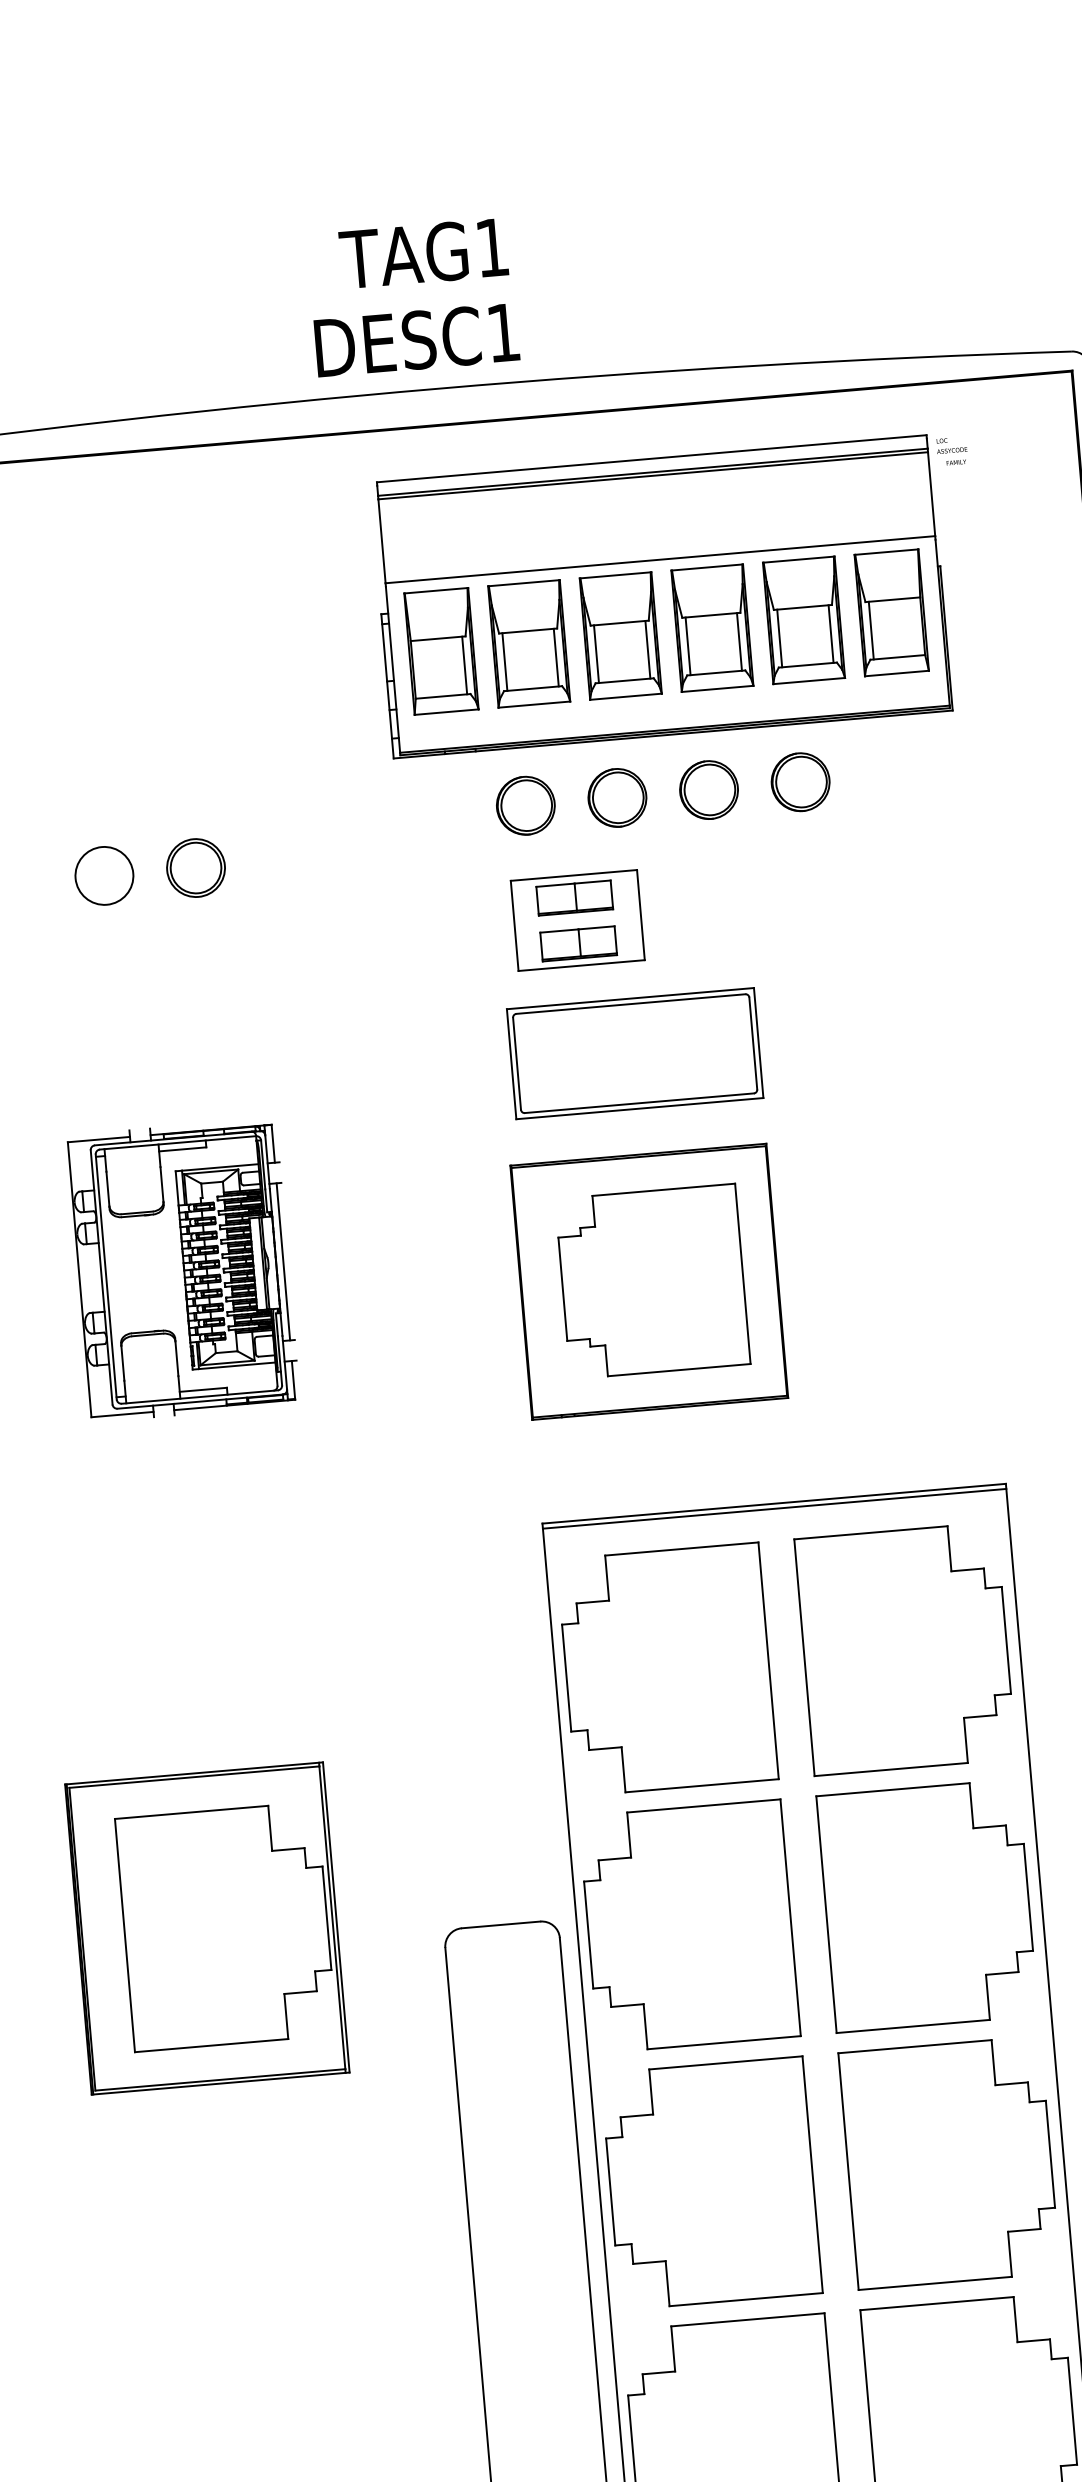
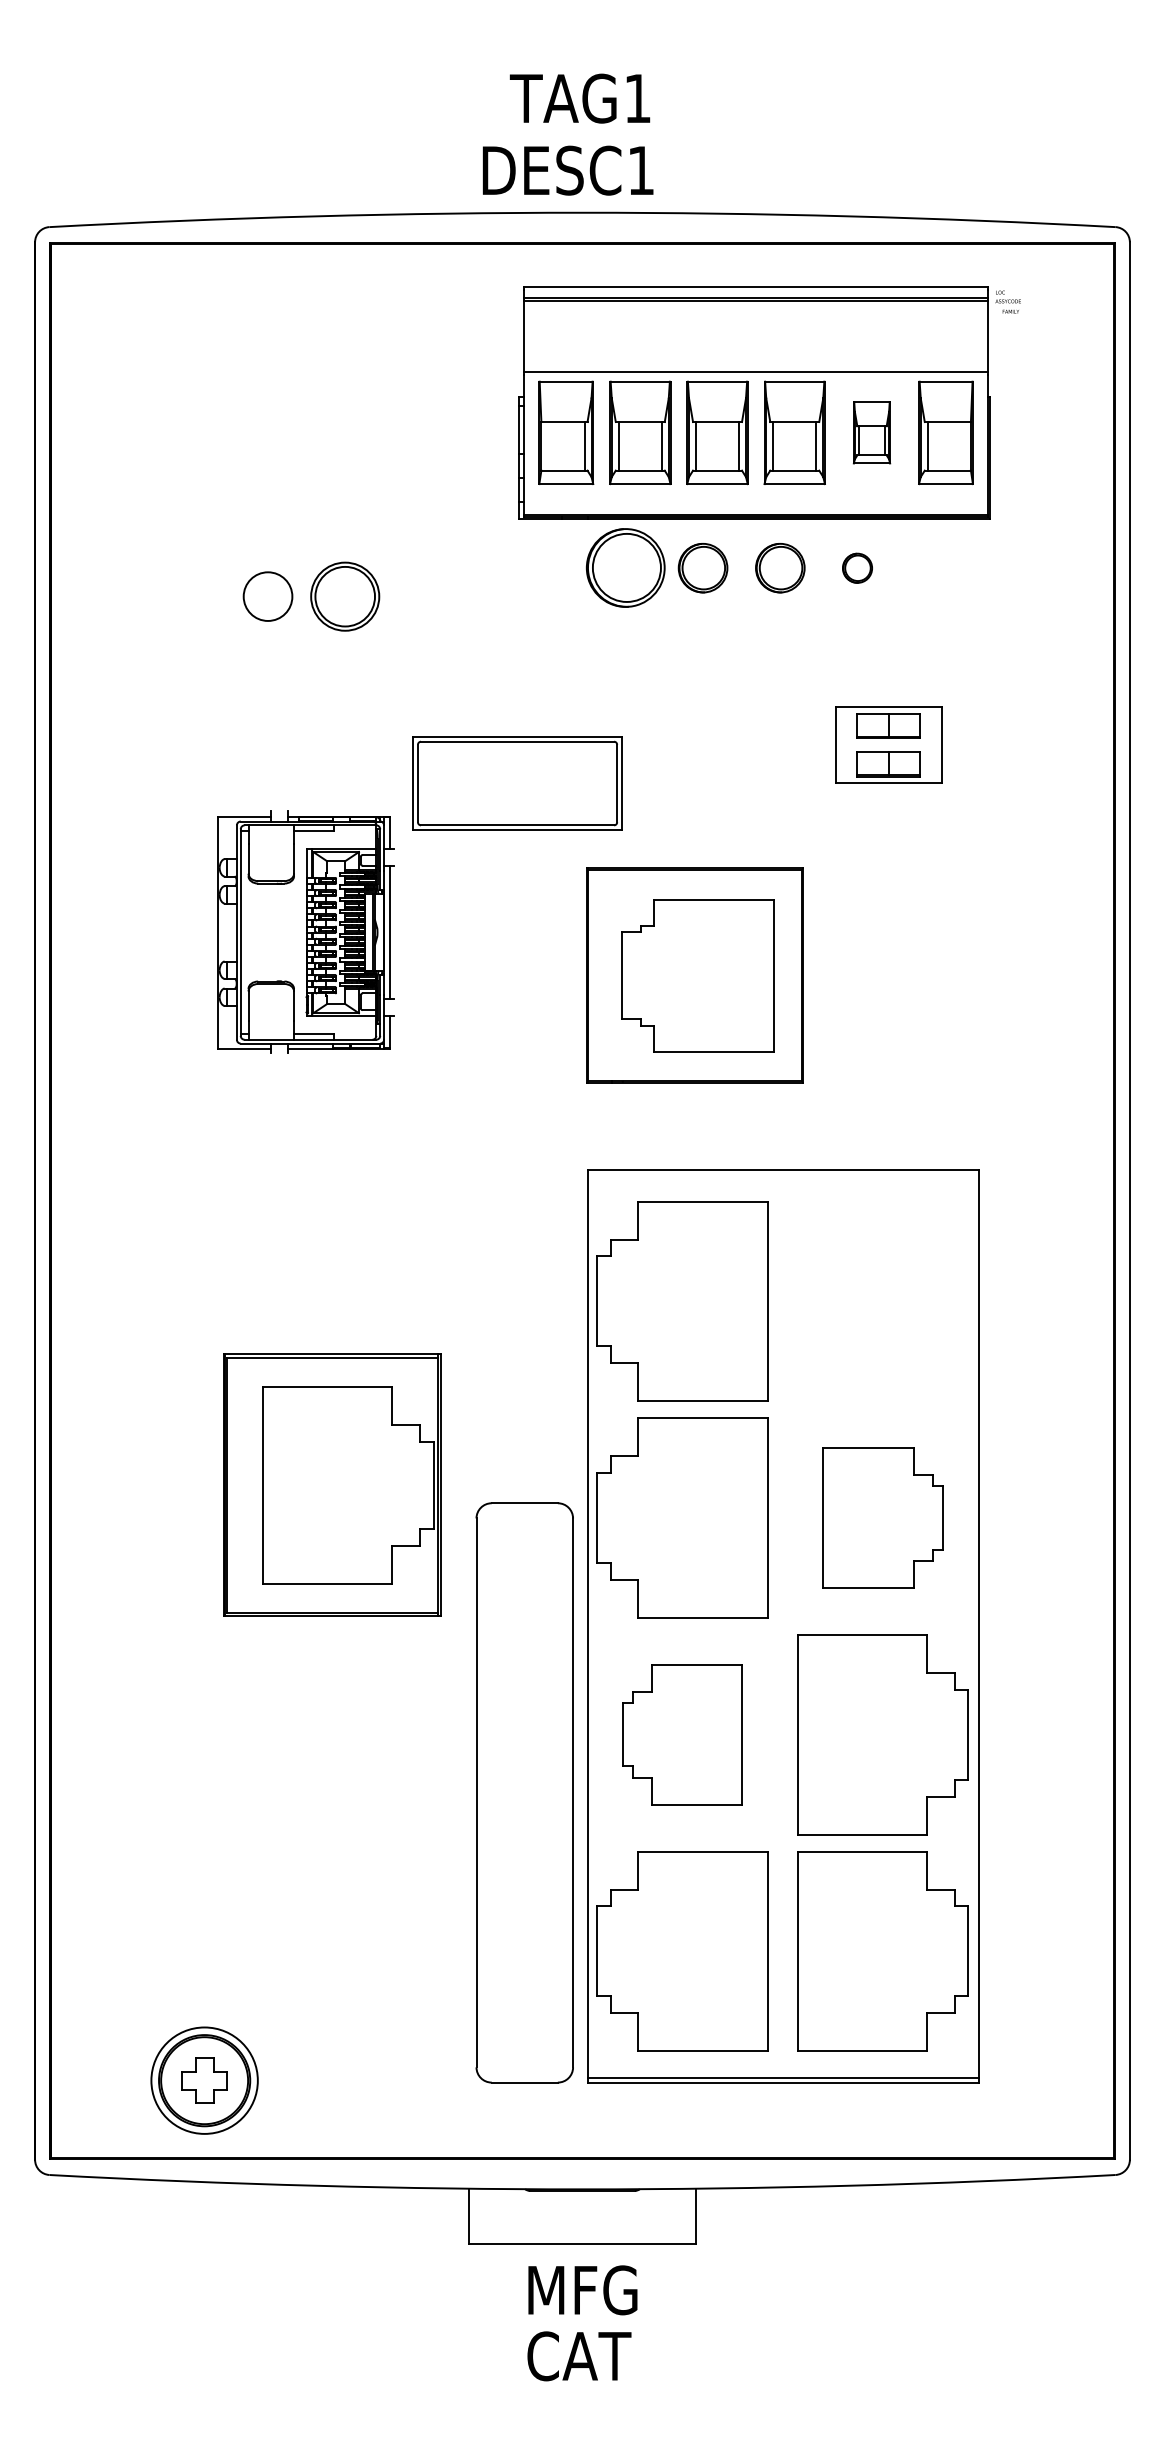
part: (803, 619) -> (871, 432), size x0.6
part: (800, 782) -> (857, 568), size x0.6
part: (525, 806) -> (625, 568), size x1.6
part: (196, 867) -> (345, 596), size x1.4
part: (577, 920) -> (888, 744), moved
part: (635, 1053) -> (517, 783), moved
line: (774, 1508) -> (783, 1174), removed
part: (904, 1649) -> (882, 1301), removed
part: (926, 1905) -> (882, 1517), size x0.7
part: (207, 1927) -> (332, 1484), moved
part: (711, 2183) -> (682, 1734), size x0.7

